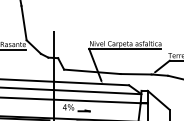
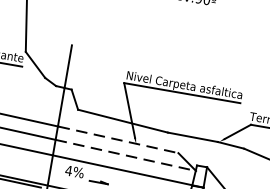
line: (91, 83) -> (118, 139), solid -> dashed
line: (97, 92) -> (125, 155), solid -> dashed

